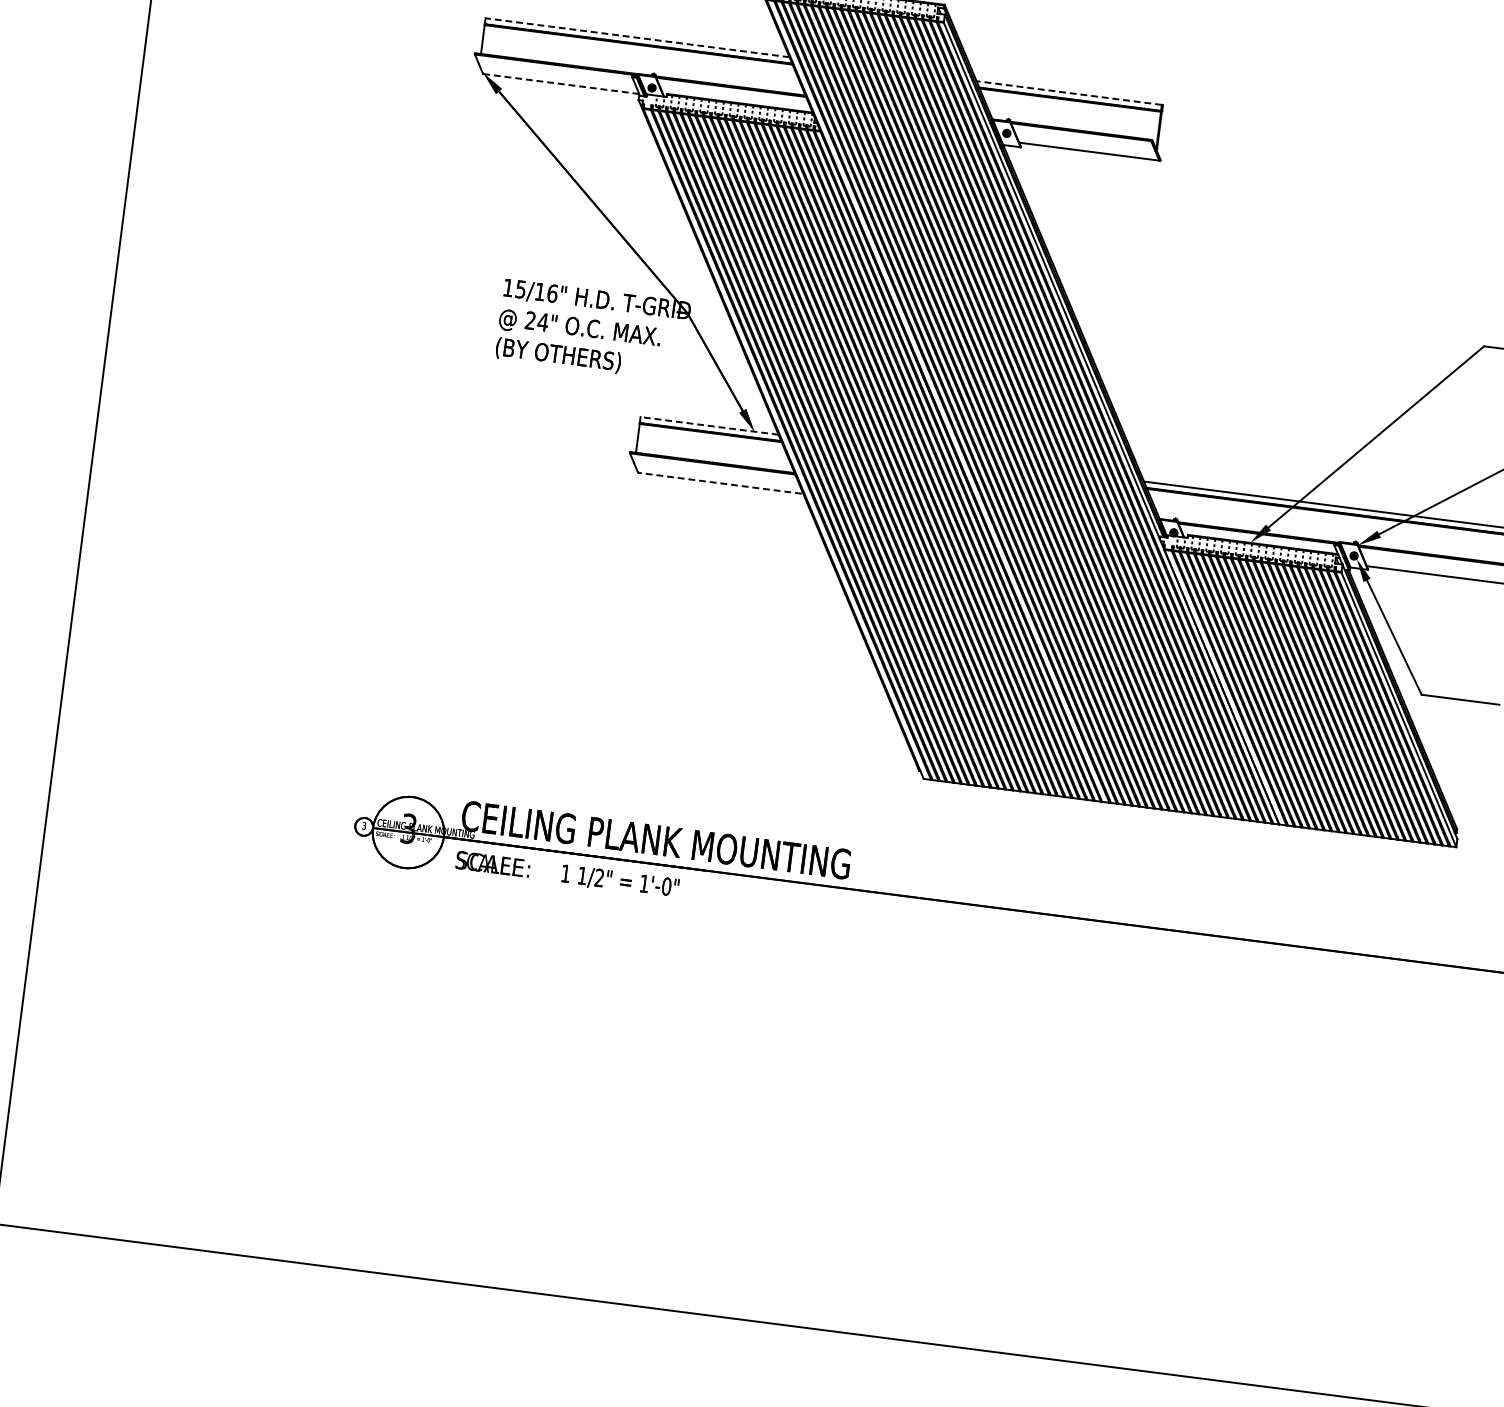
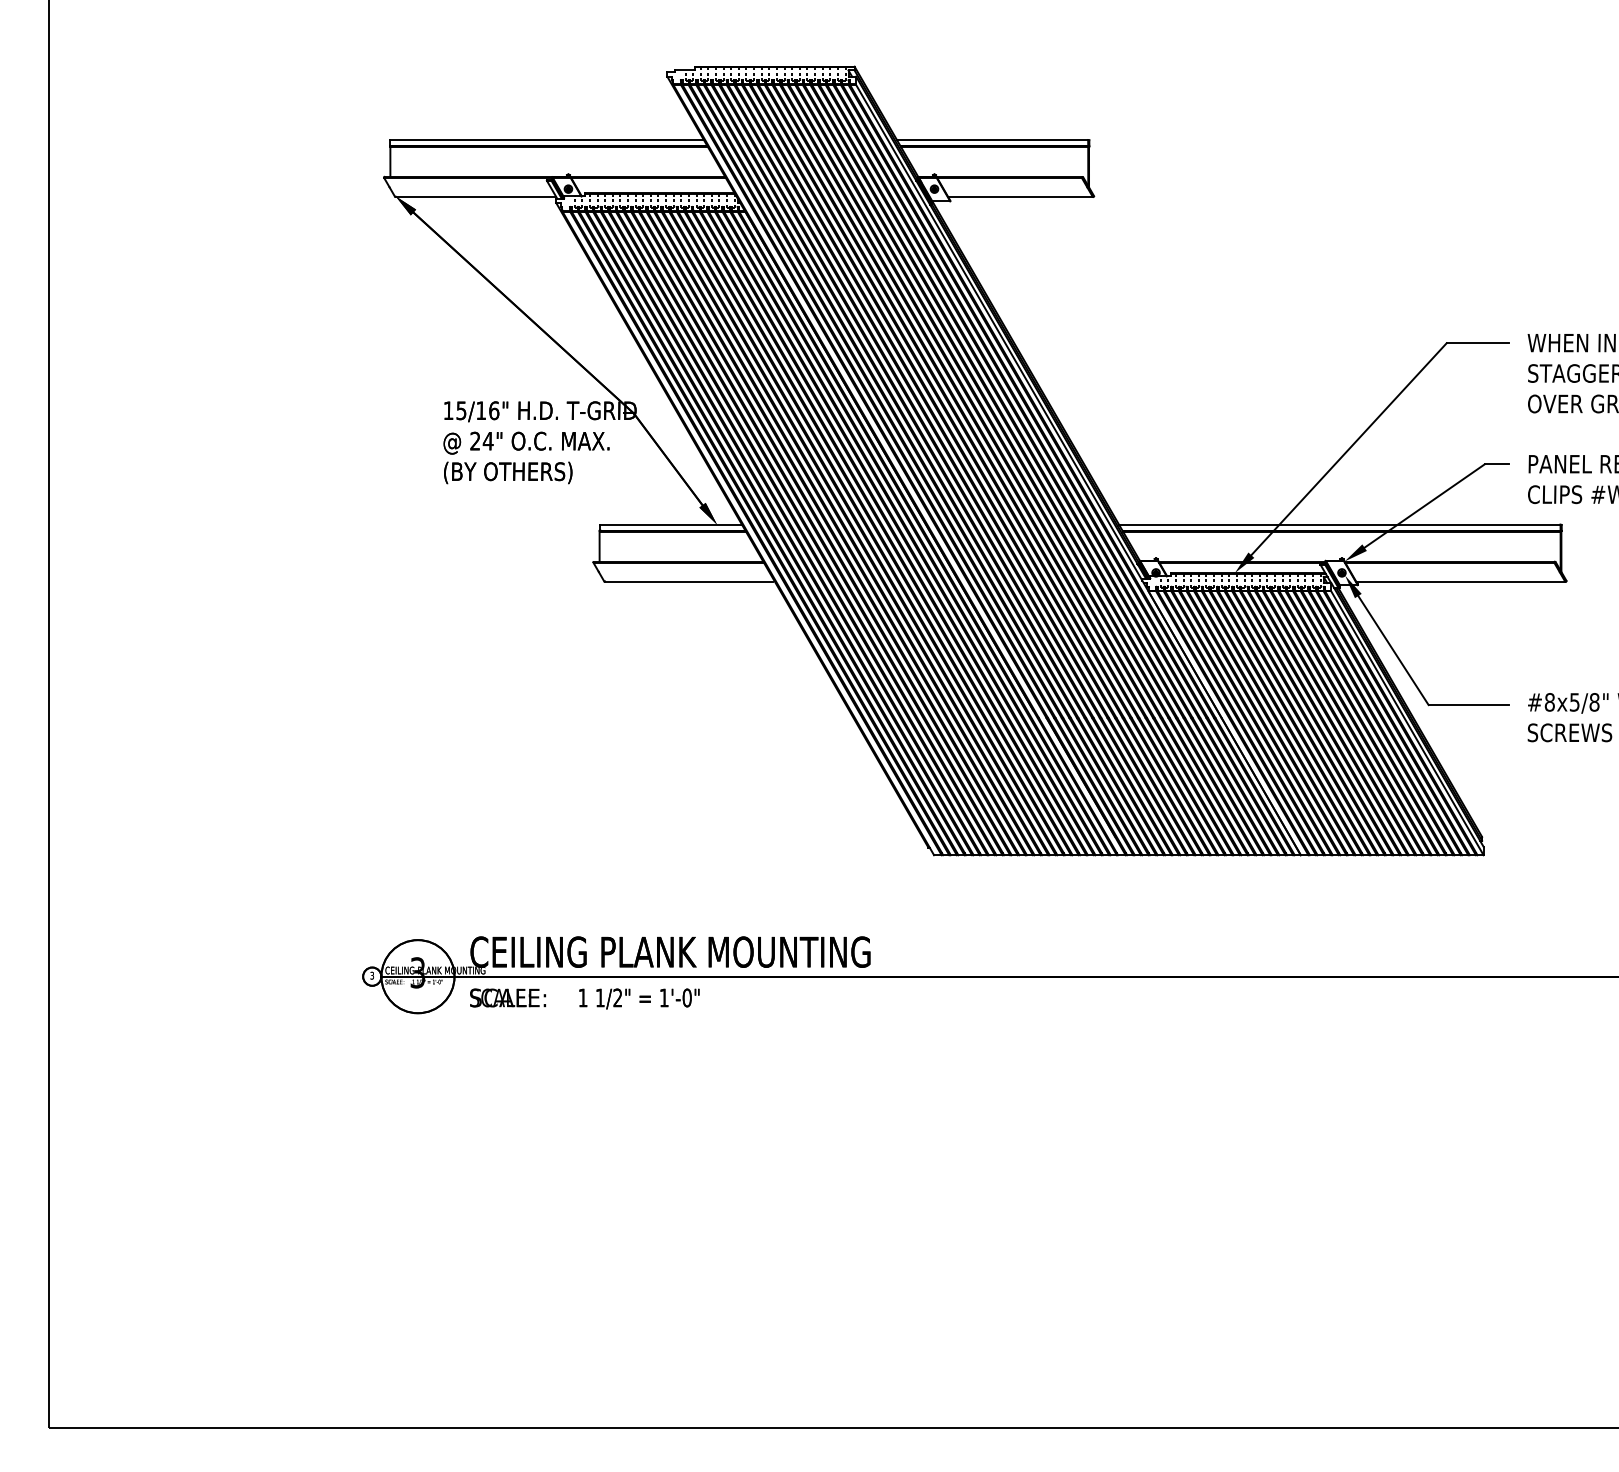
line: (637, 38) -> (547, 140), dashed -> solid
line: (561, 83) -> (475, 196), dashed -> solid
line: (1069, 93) -> (992, 140), dashed -> solid
line: (709, 425) -> (670, 524), dashed -> solid
line: (720, 483) -> (689, 581), dashed -> solid

